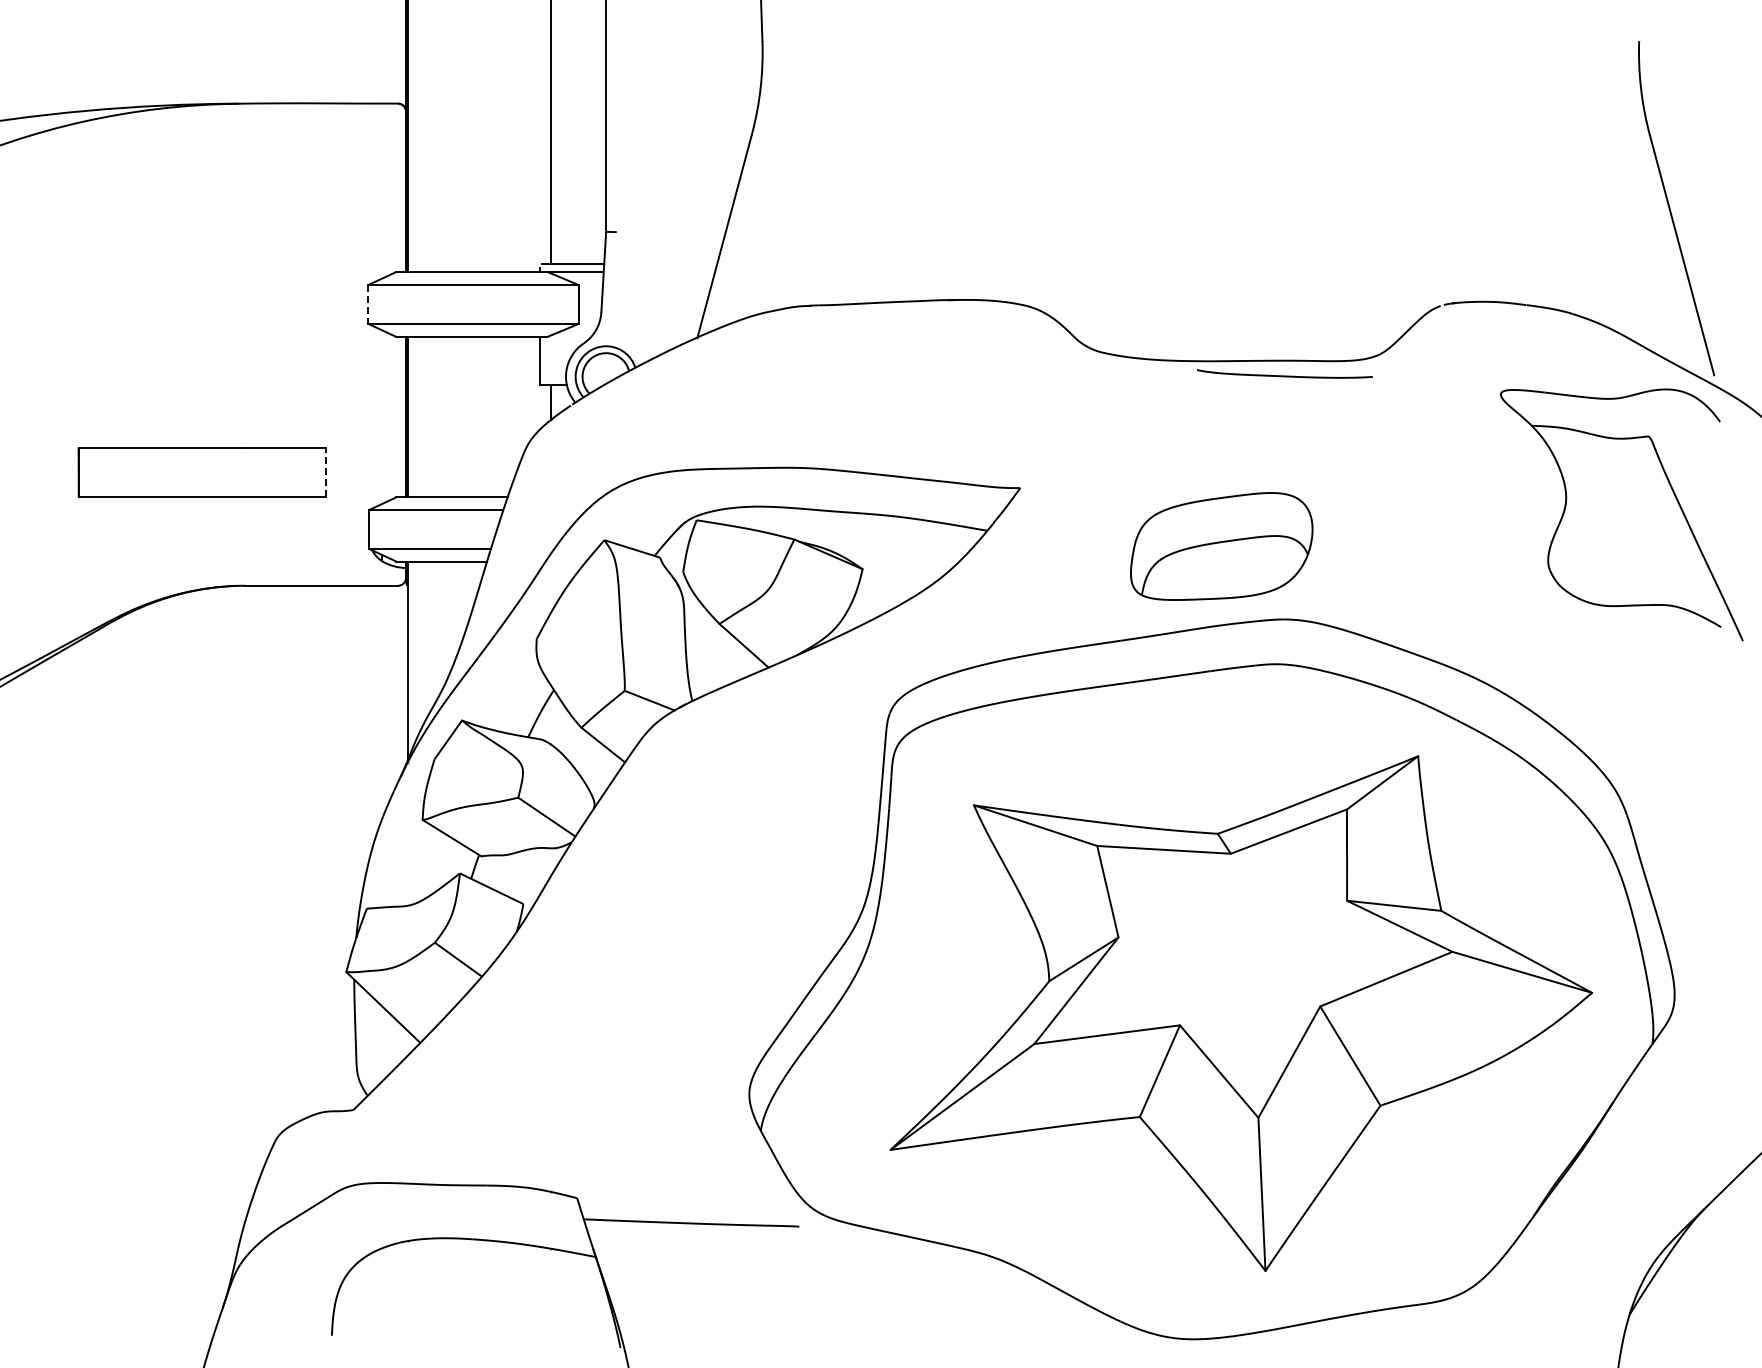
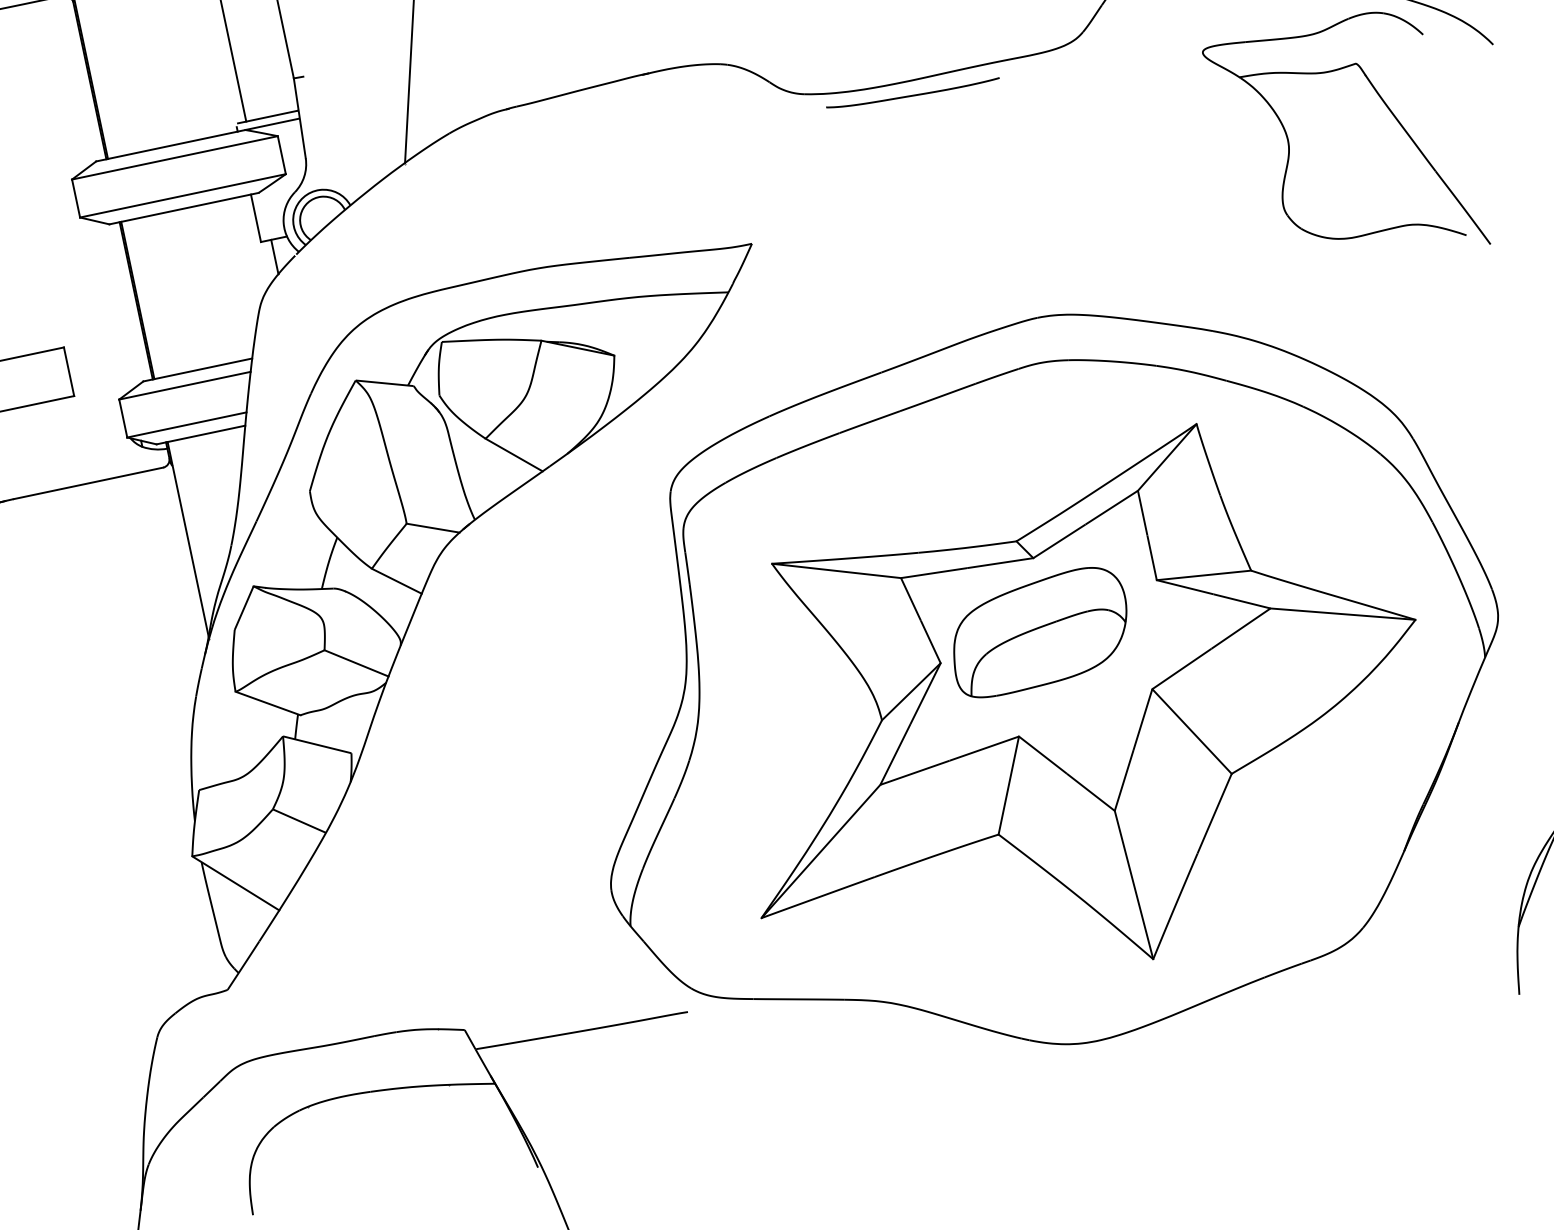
line: (368, 304) -> (76, 198), dashed -> solid
curve: (1284, 375) -> (912, 94), moved
line: (325, 472) -> (68, 371), dashed -> solid
part: (1221, 546) -> (1039, 632), moved

